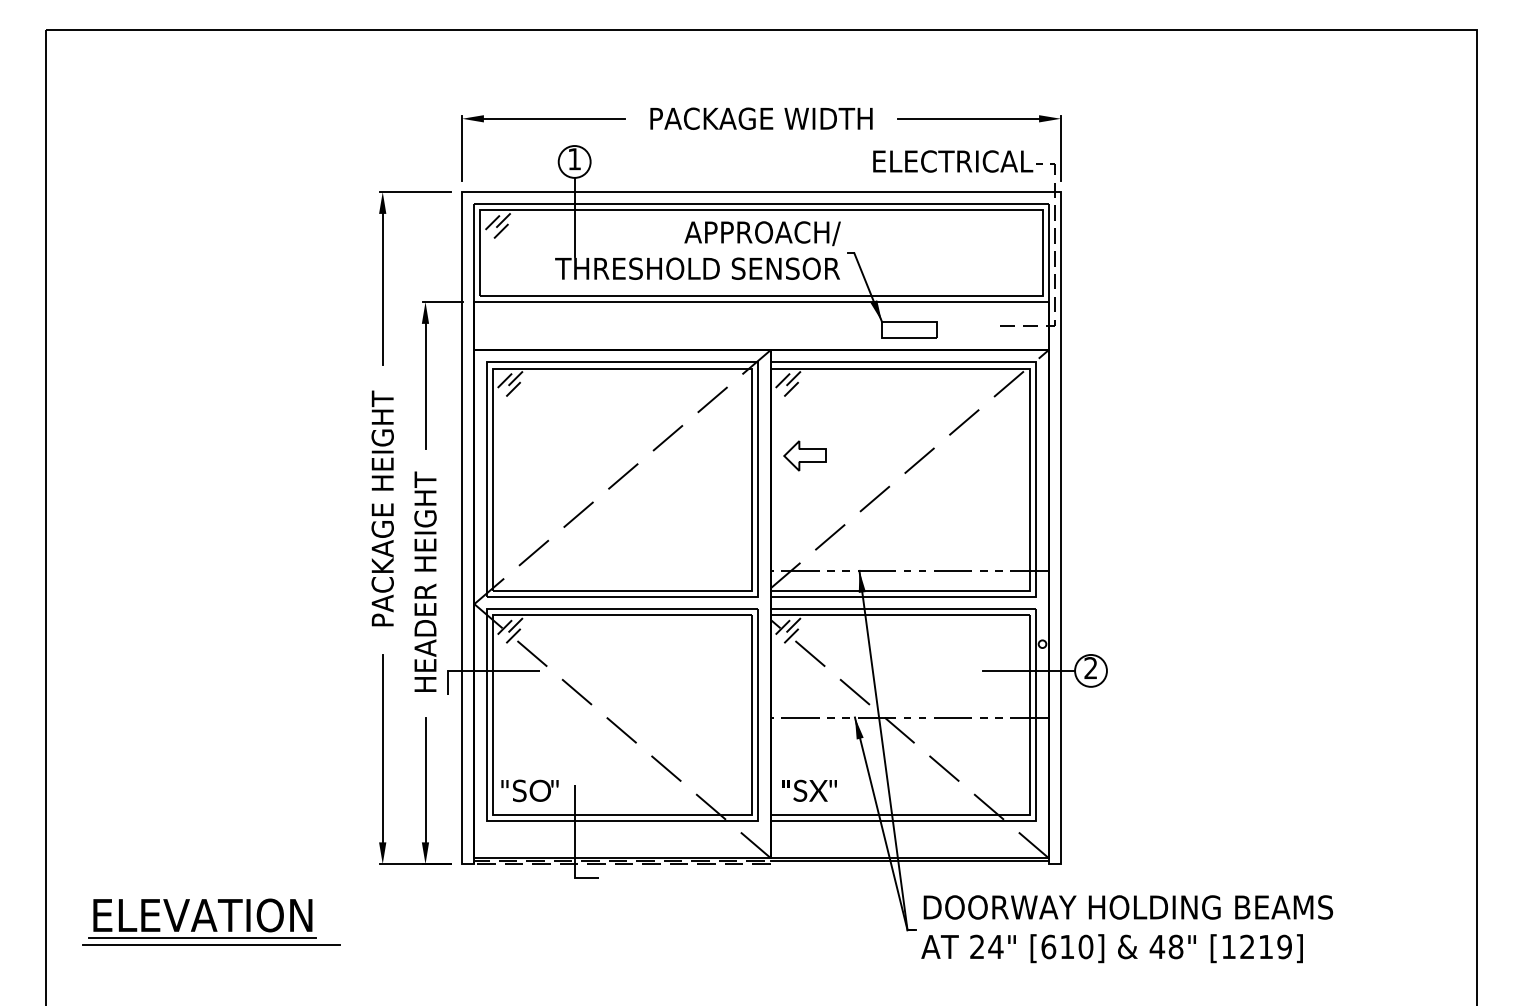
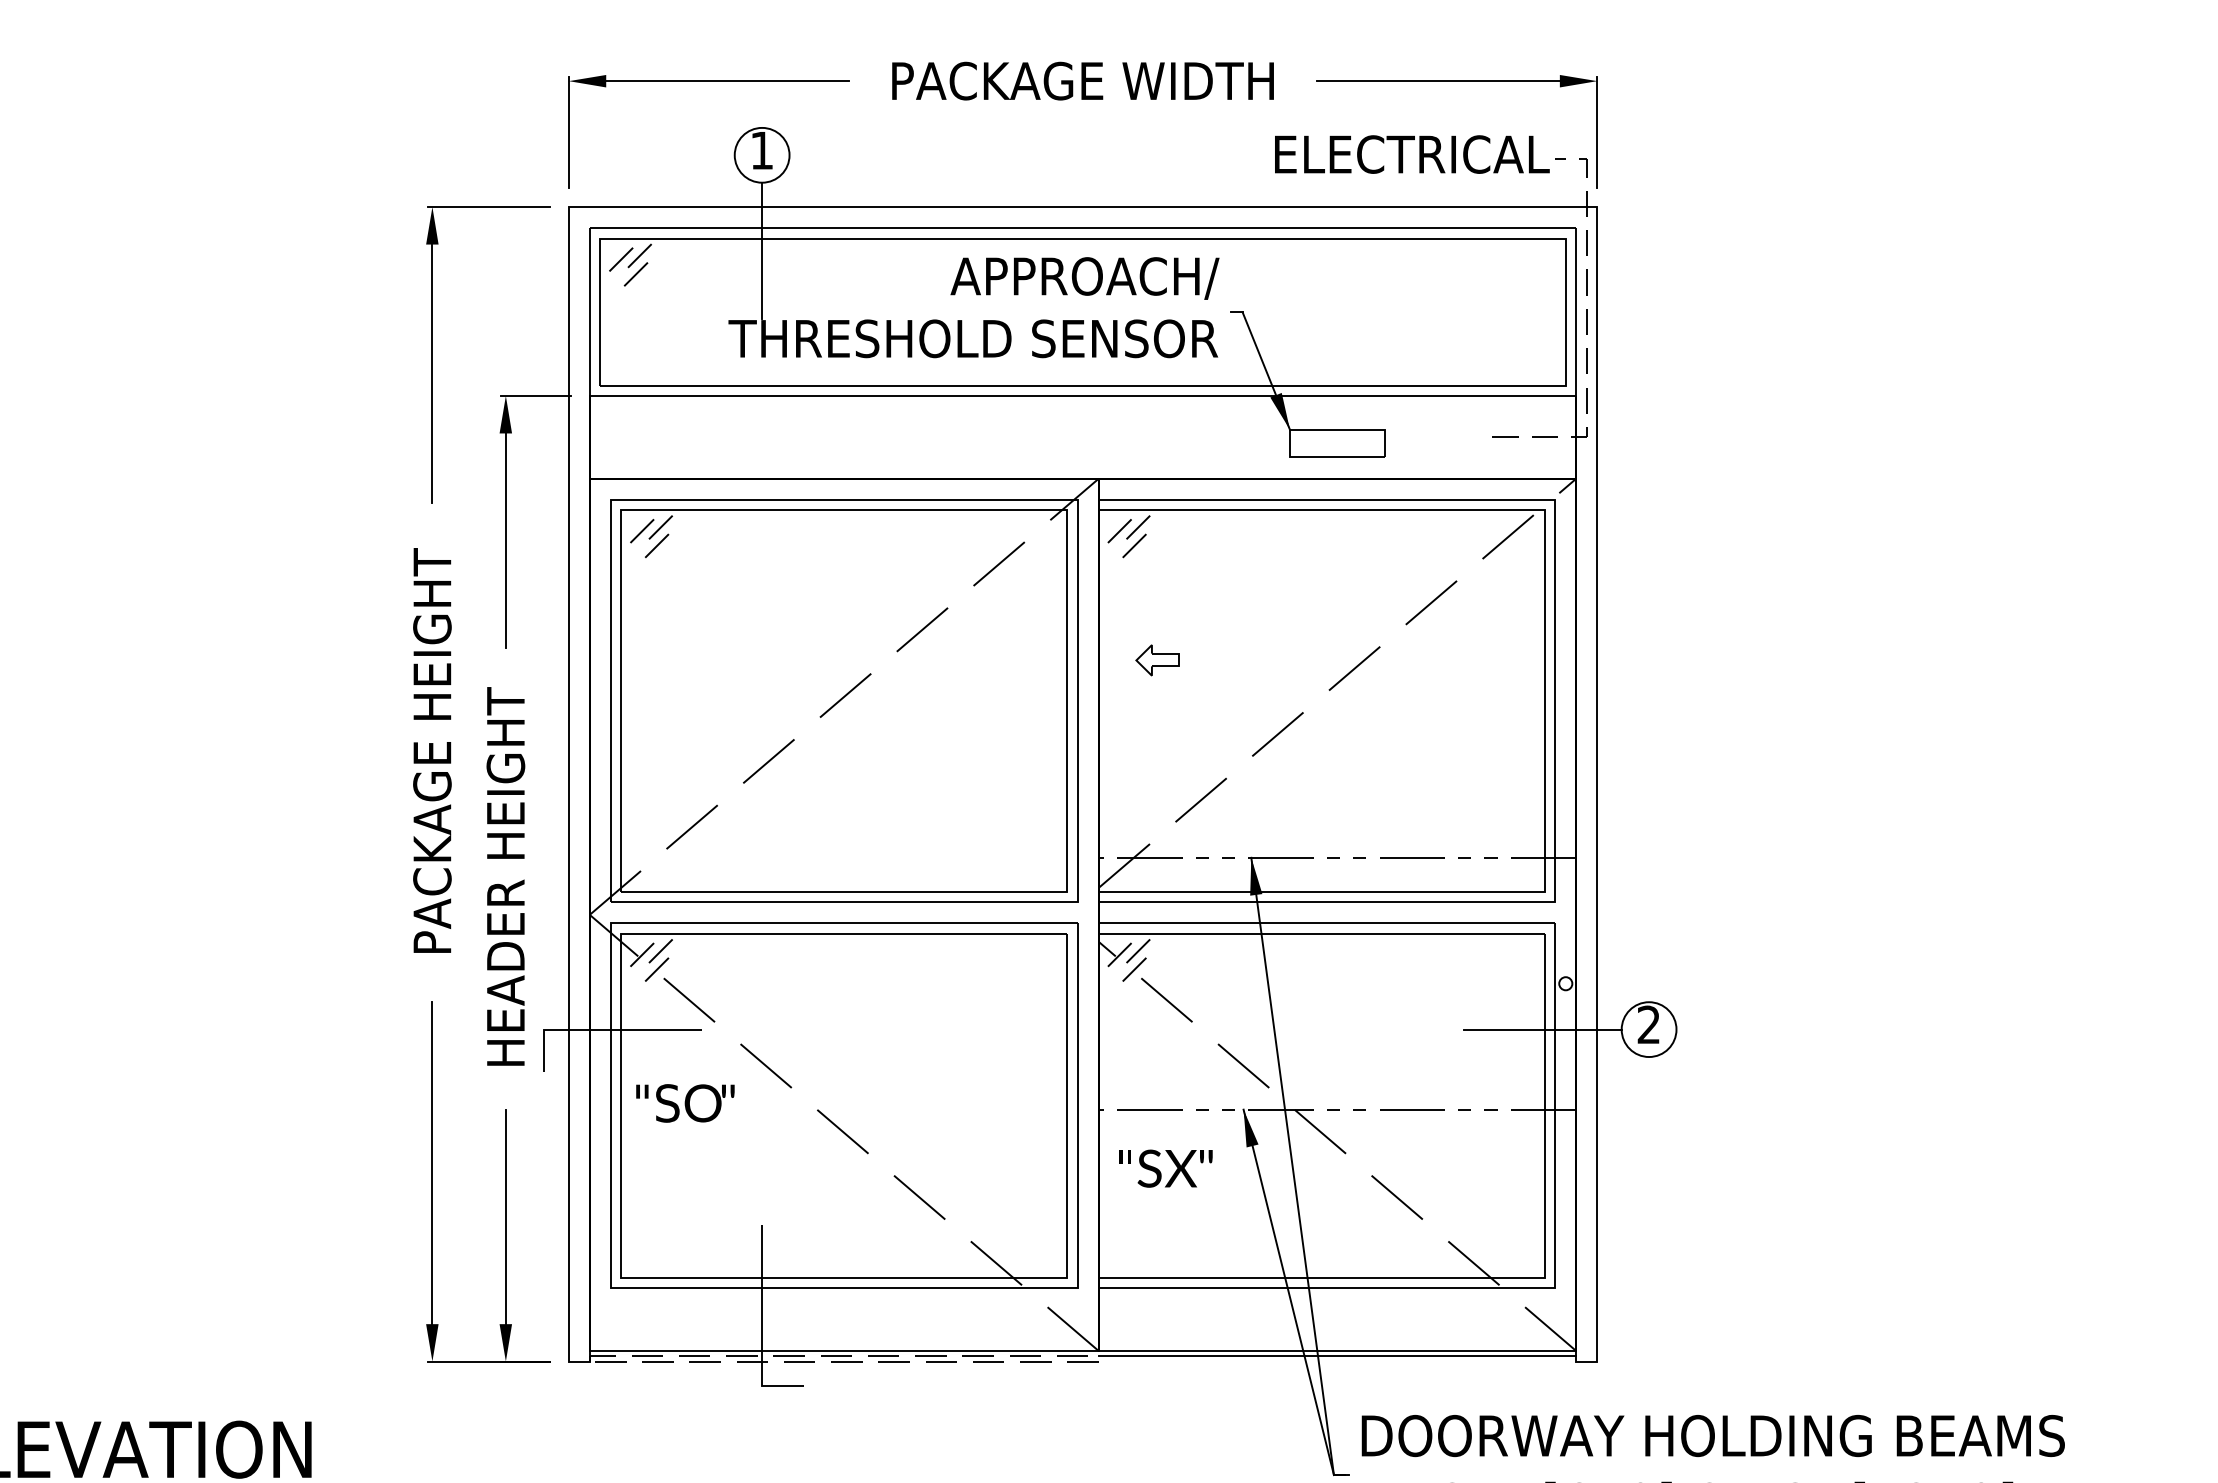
part: (804, 455) -> (1156, 659), size x0.6
text: (529, 790) -> (684, 1102), moved
text: (809, 790) -> (1165, 1168), moved

